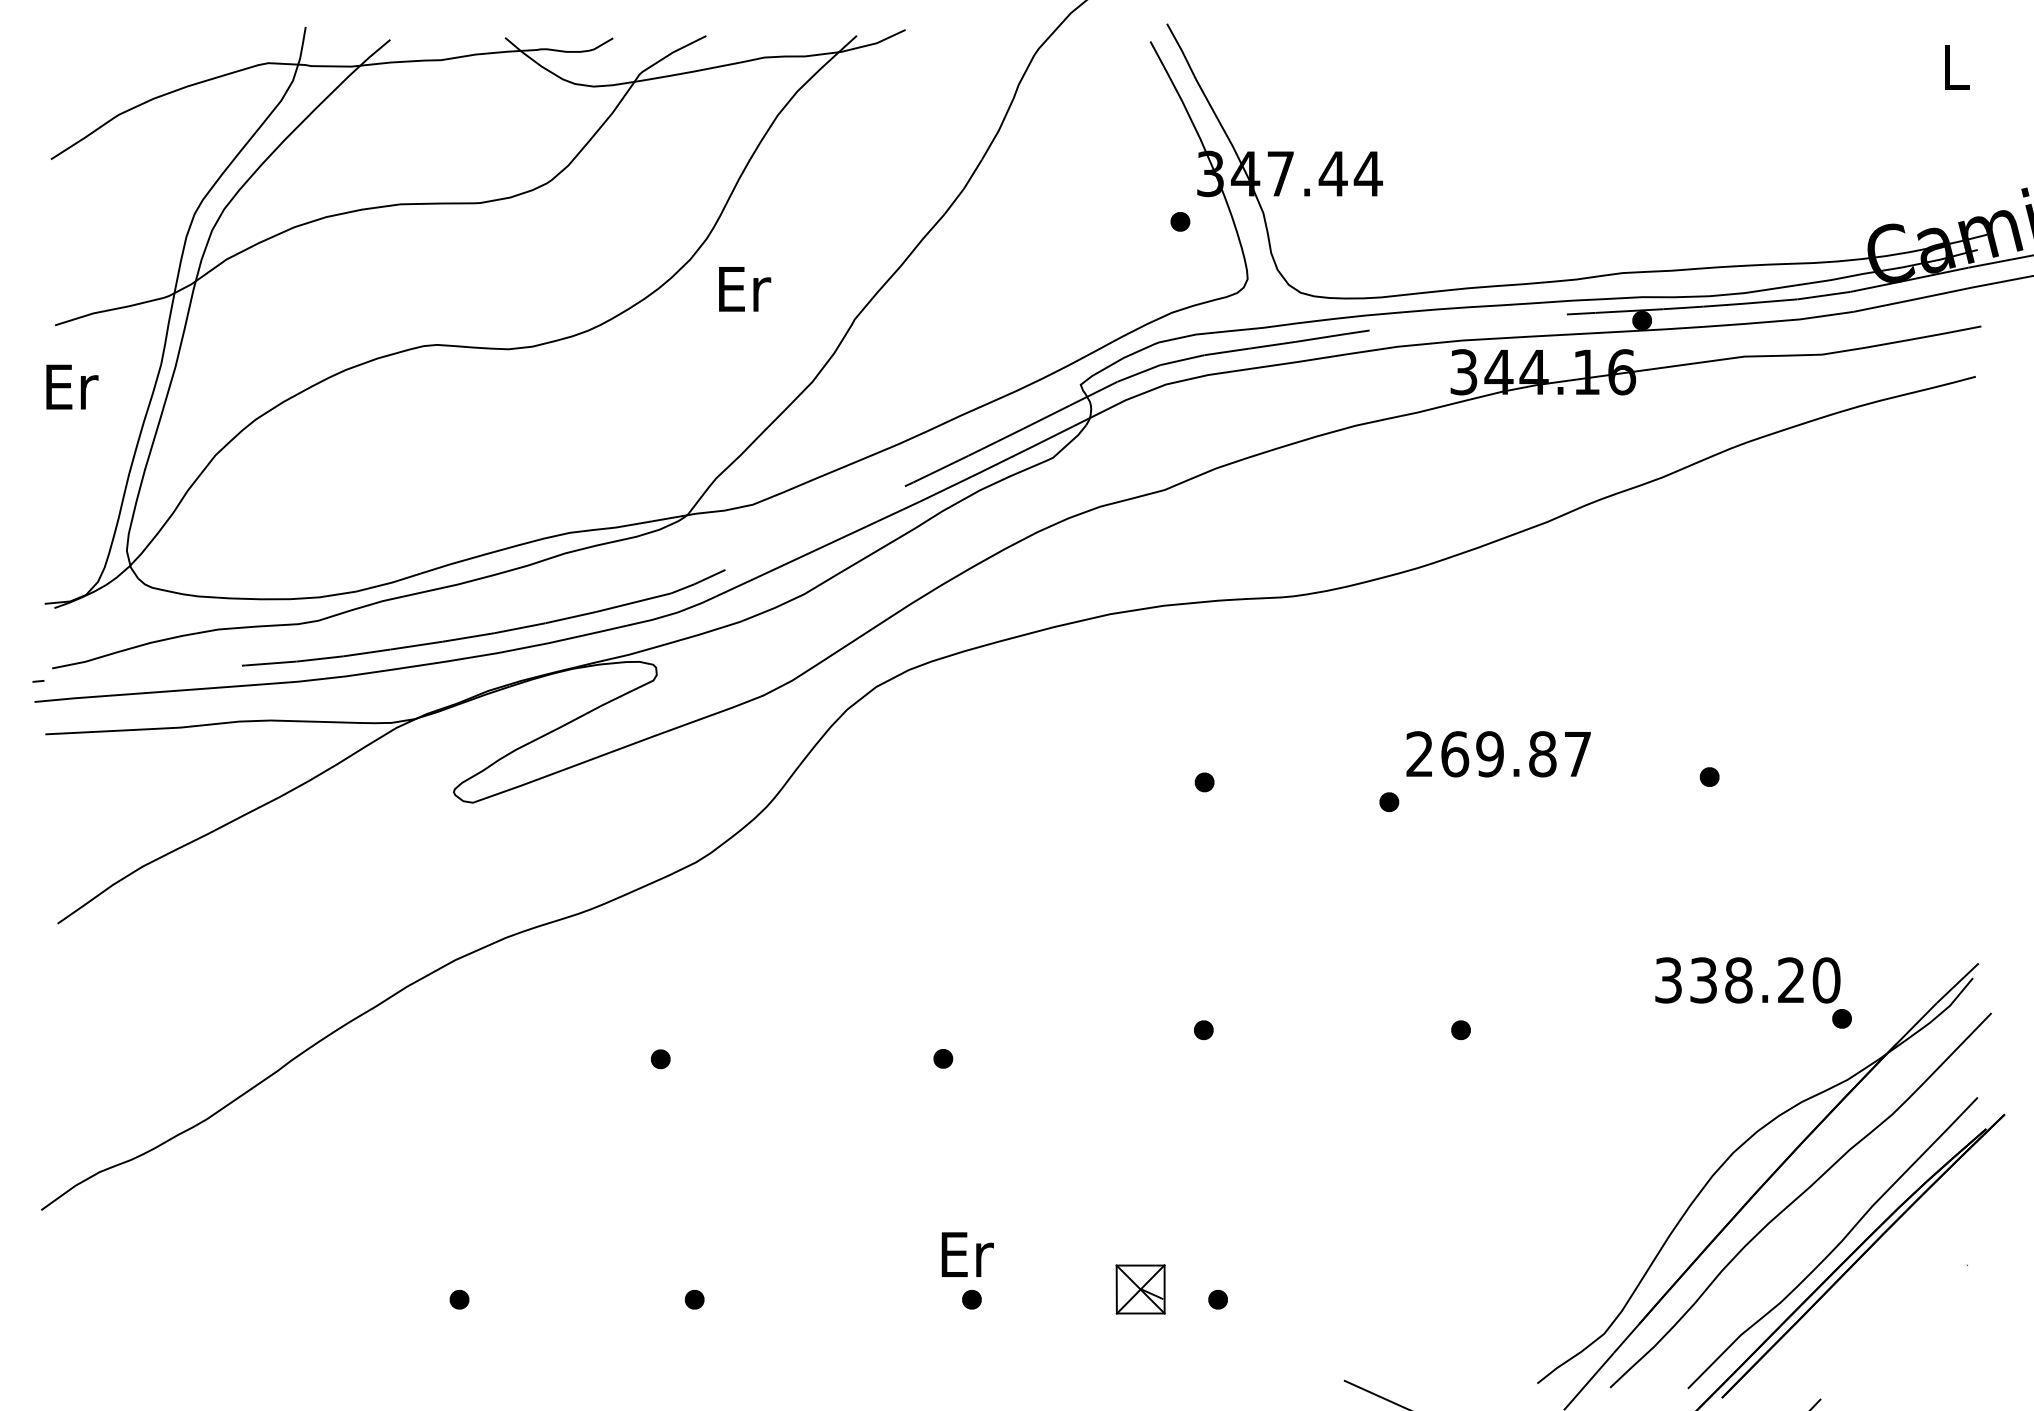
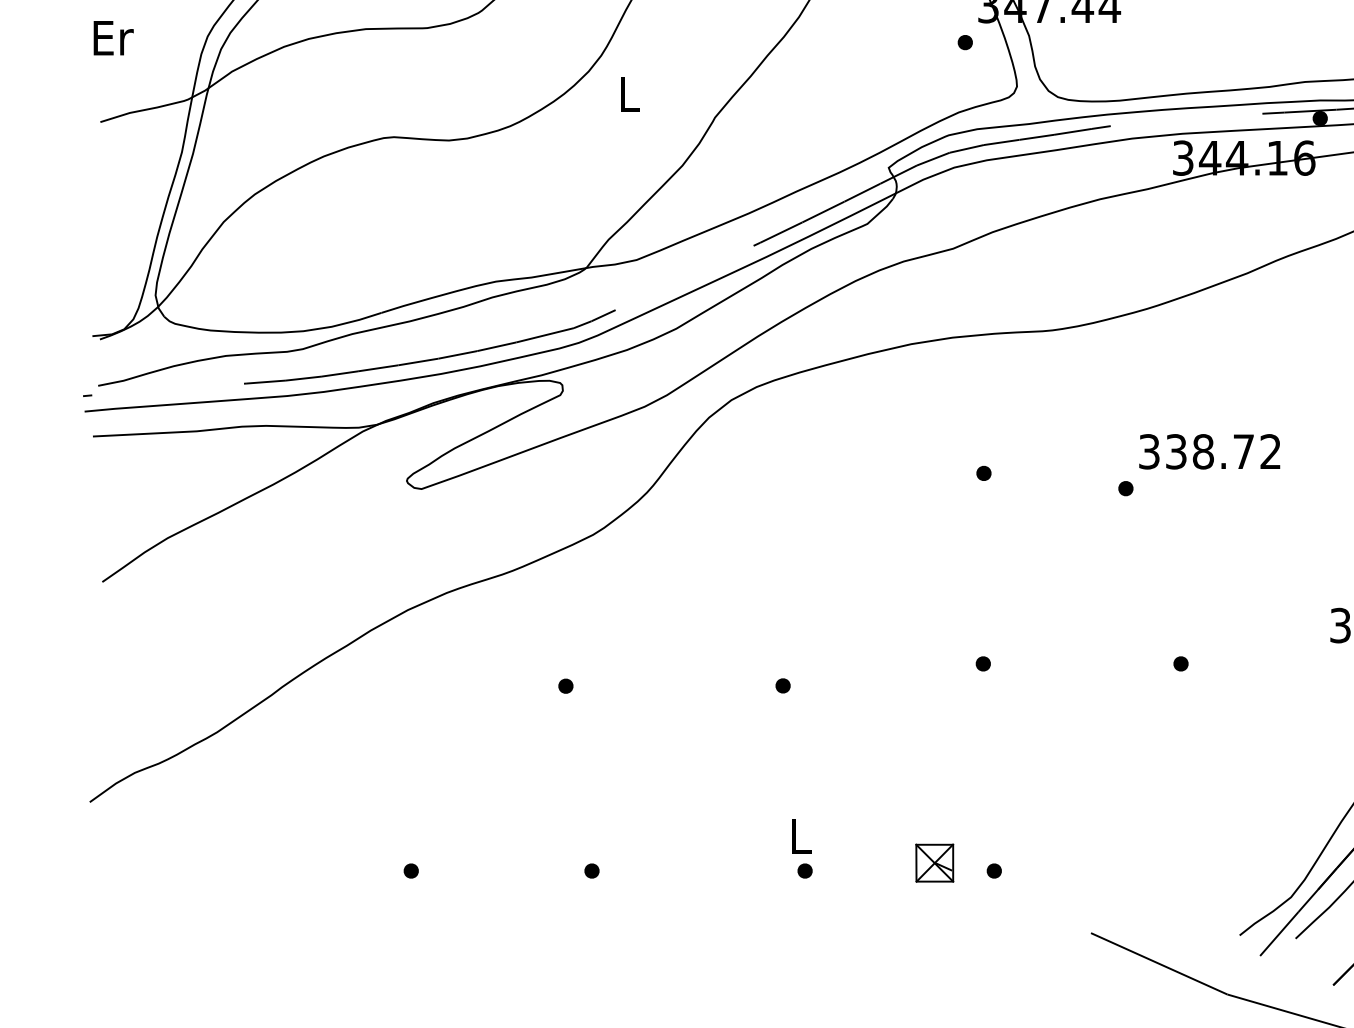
text: (745, 289) -> (631, 94), Er -> L
text: (72, 386) -> (113, 37), moved
text: (1498, 754) -> (1209, 451), 269.87 -> 338.72
text: (967, 1254) -> (801, 836), Er -> L

